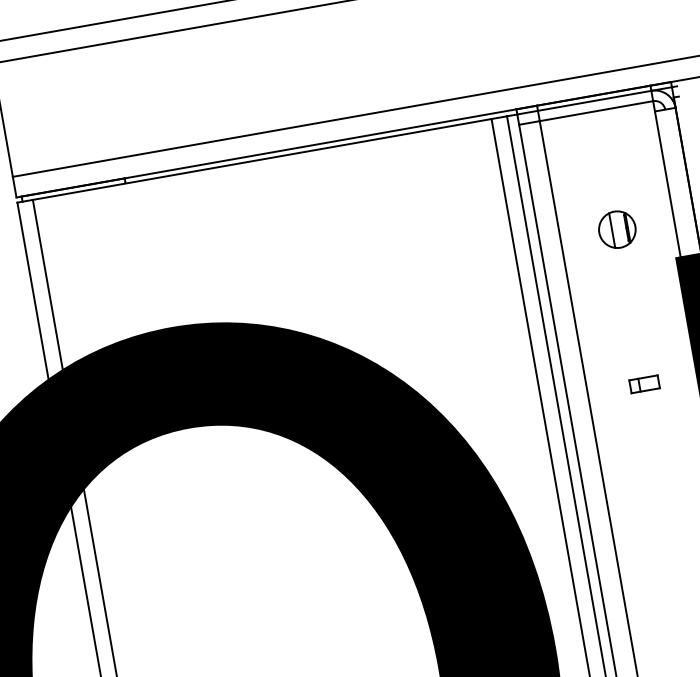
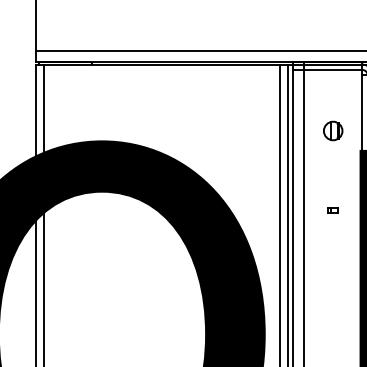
part: (645, 383) -> (333, 210), size x0.7

